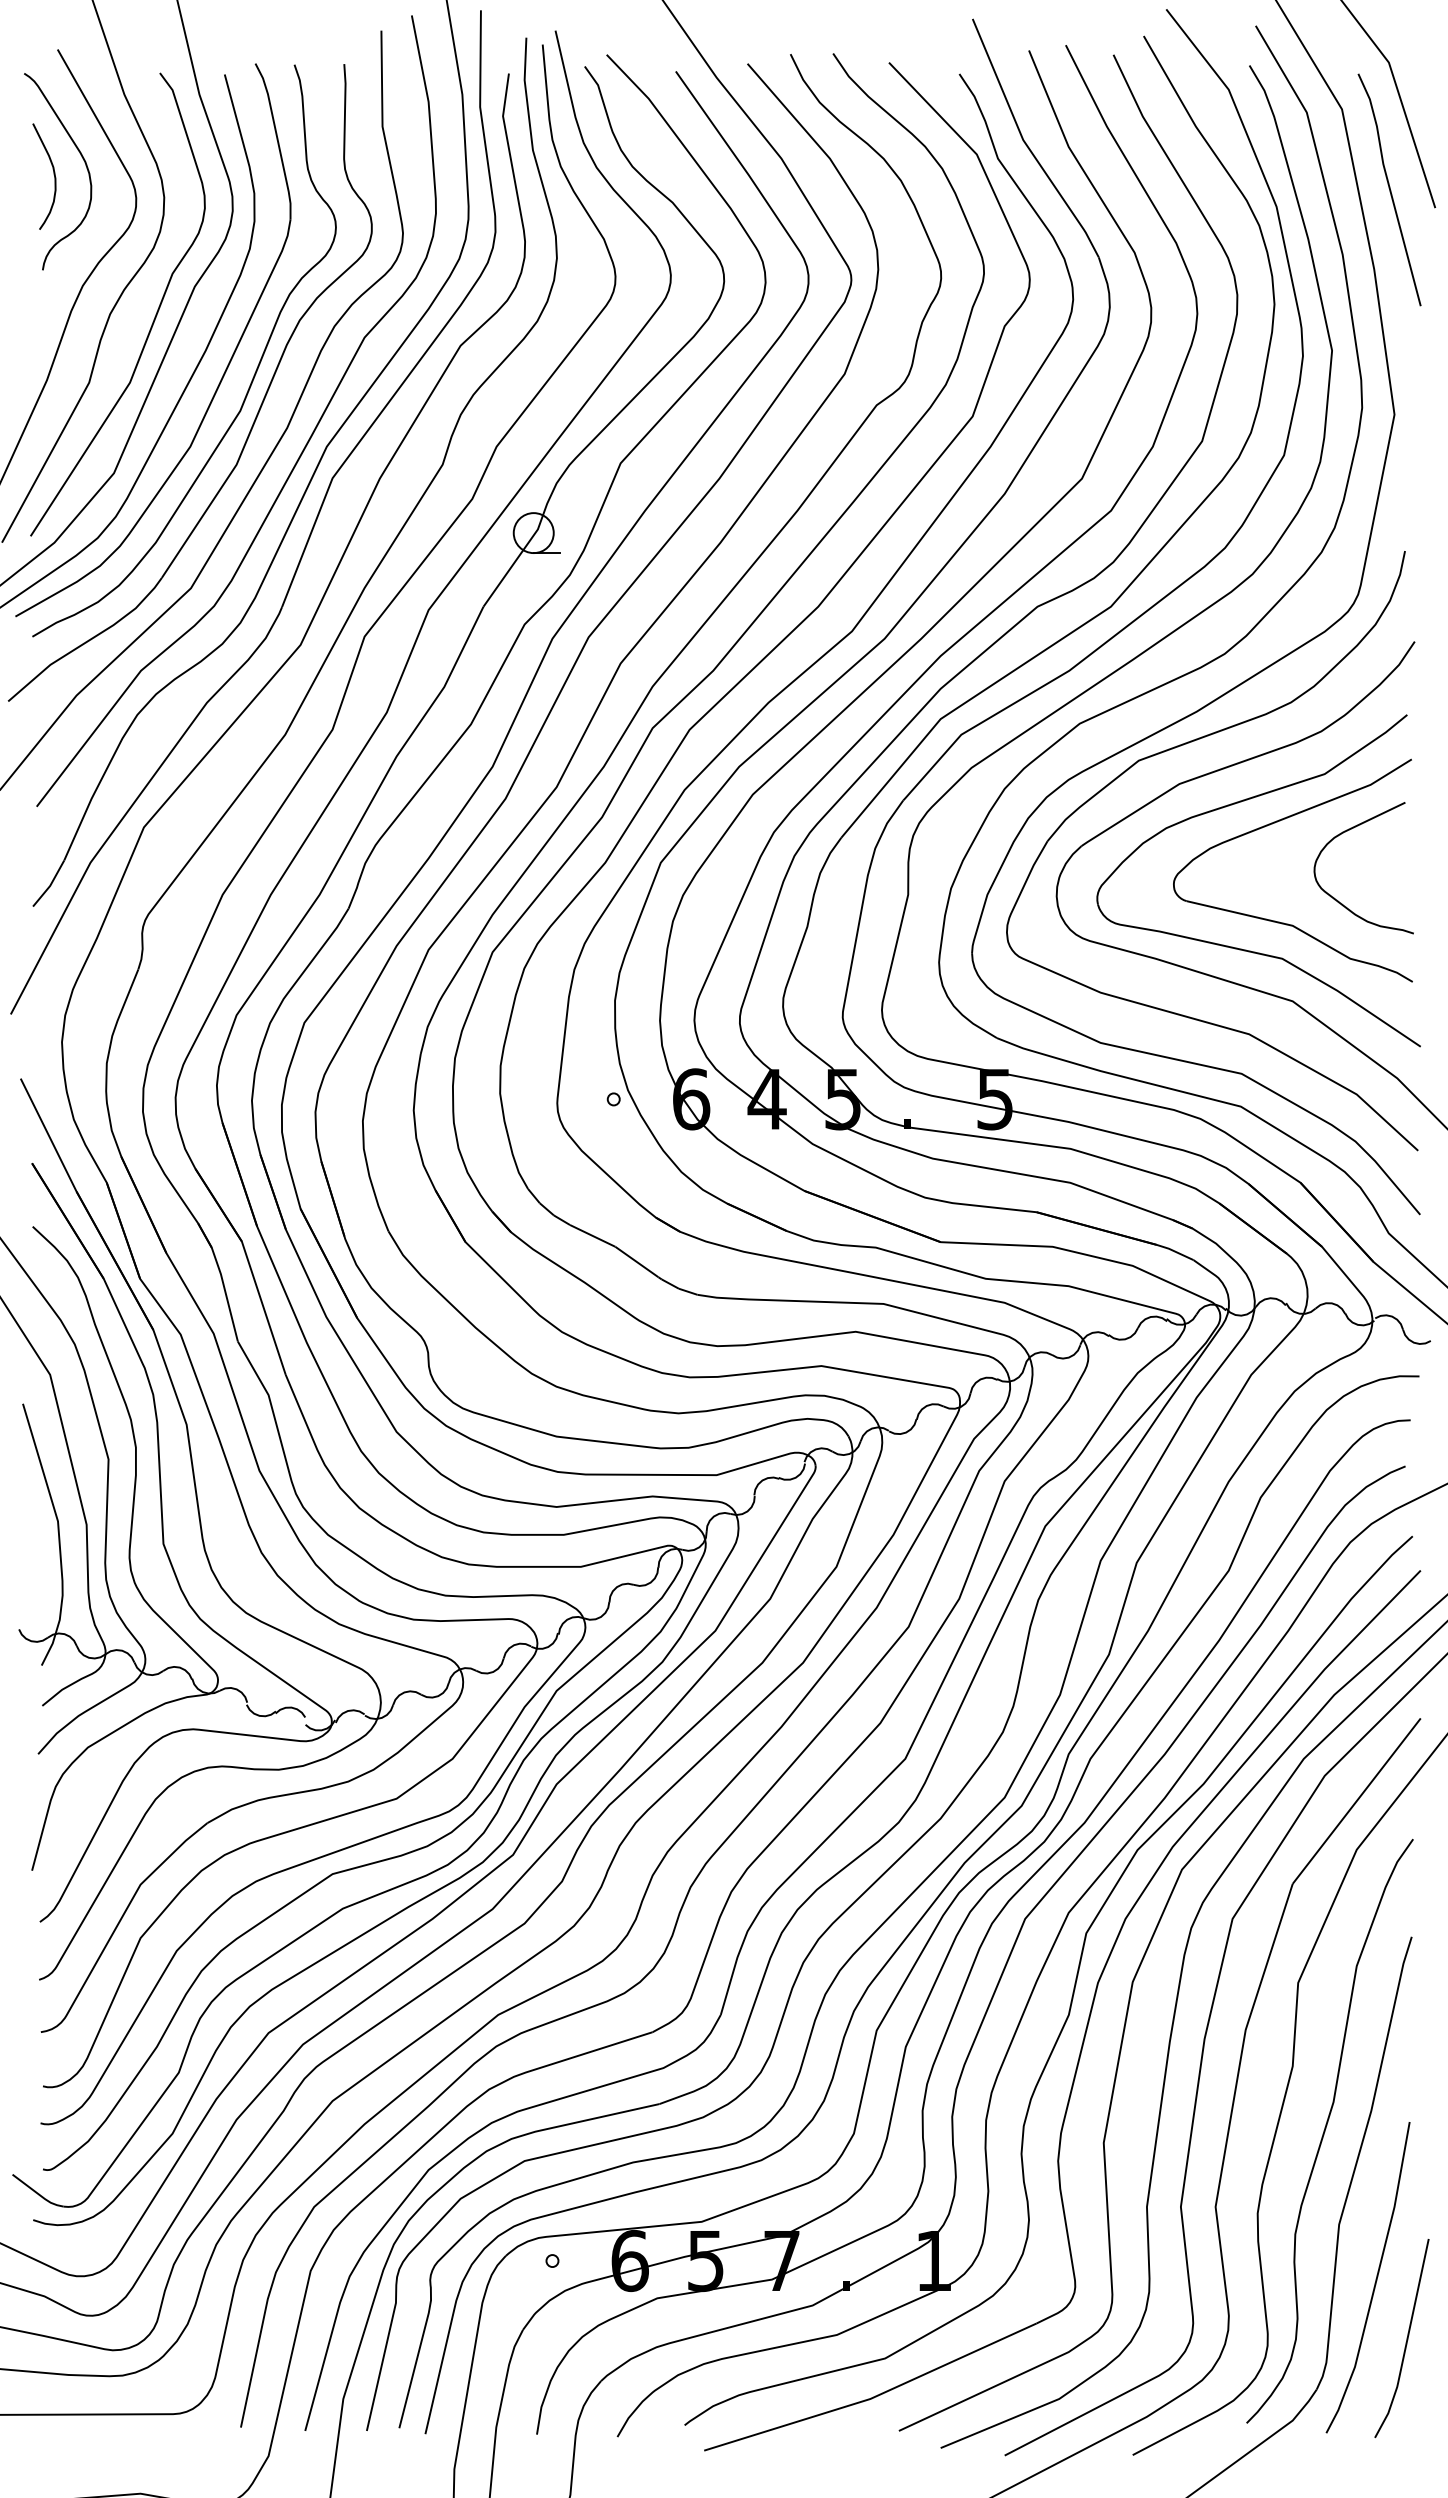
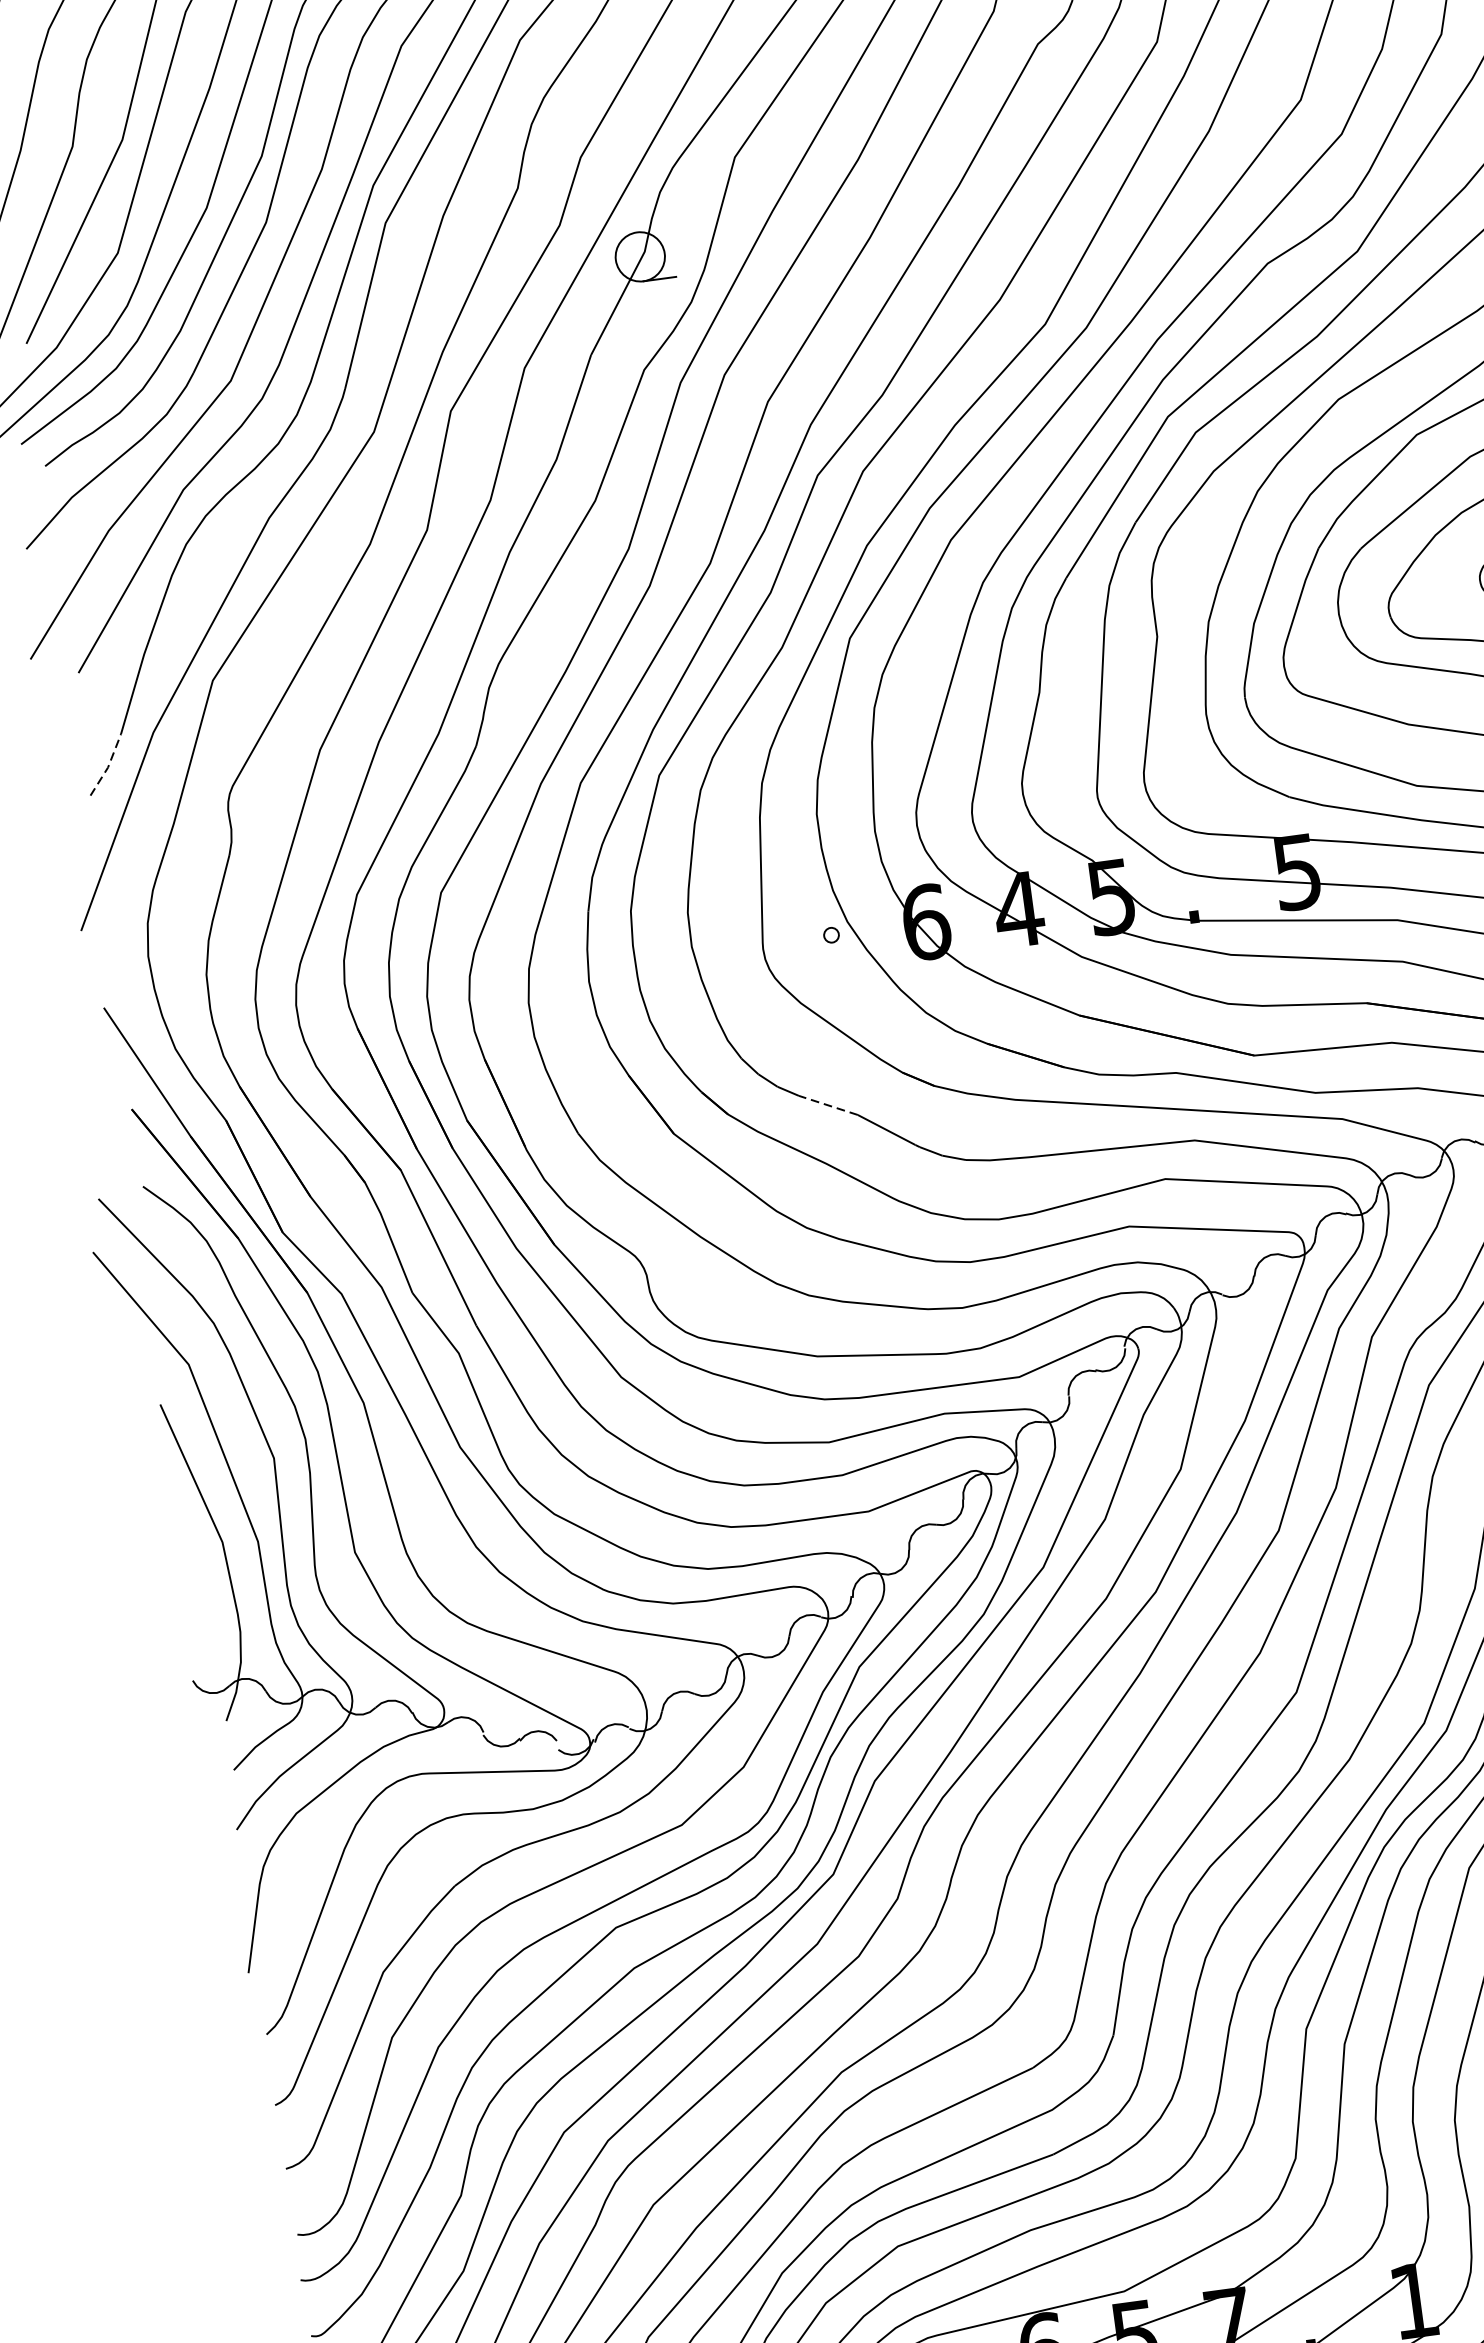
line: (50, 885) -> (108, 767), solid -> dashed
line: (592, 1235) -> (828, 1104), solid -> dashed

